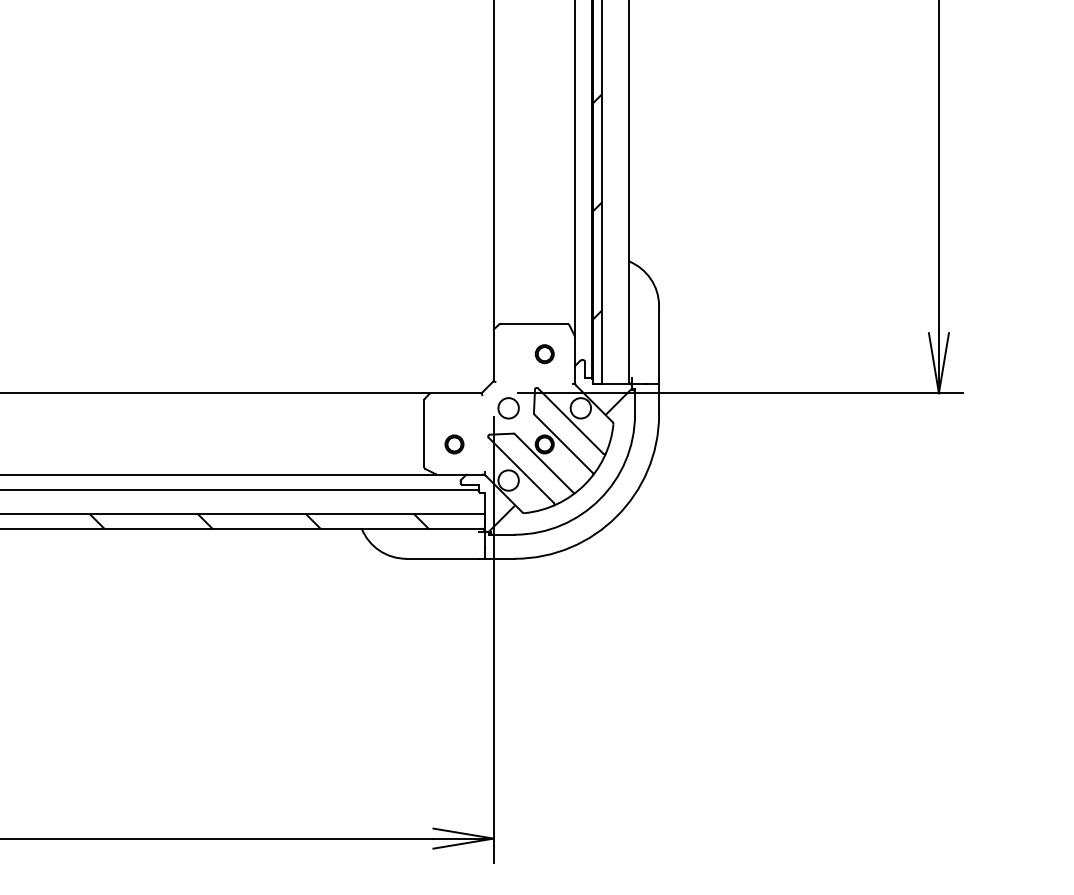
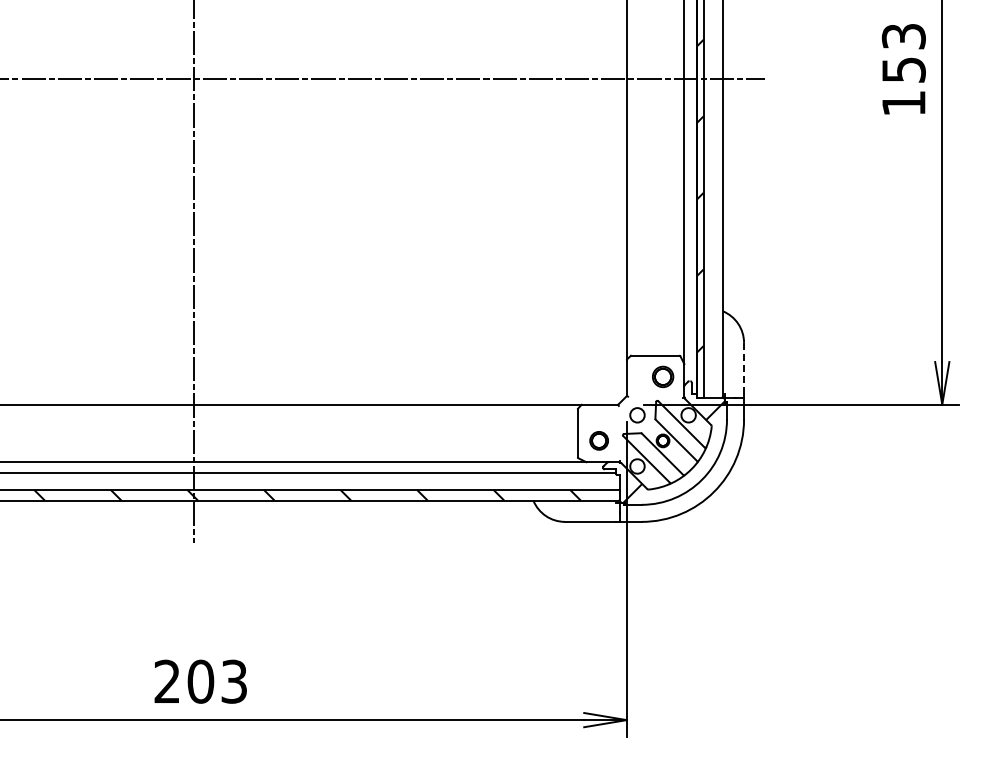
line: (659, 342) -> (744, 368), solid -> dashed
part: (543, 353) -> (662, 376), size x1.6
part: (453, 443) -> (598, 440), size x1.4

